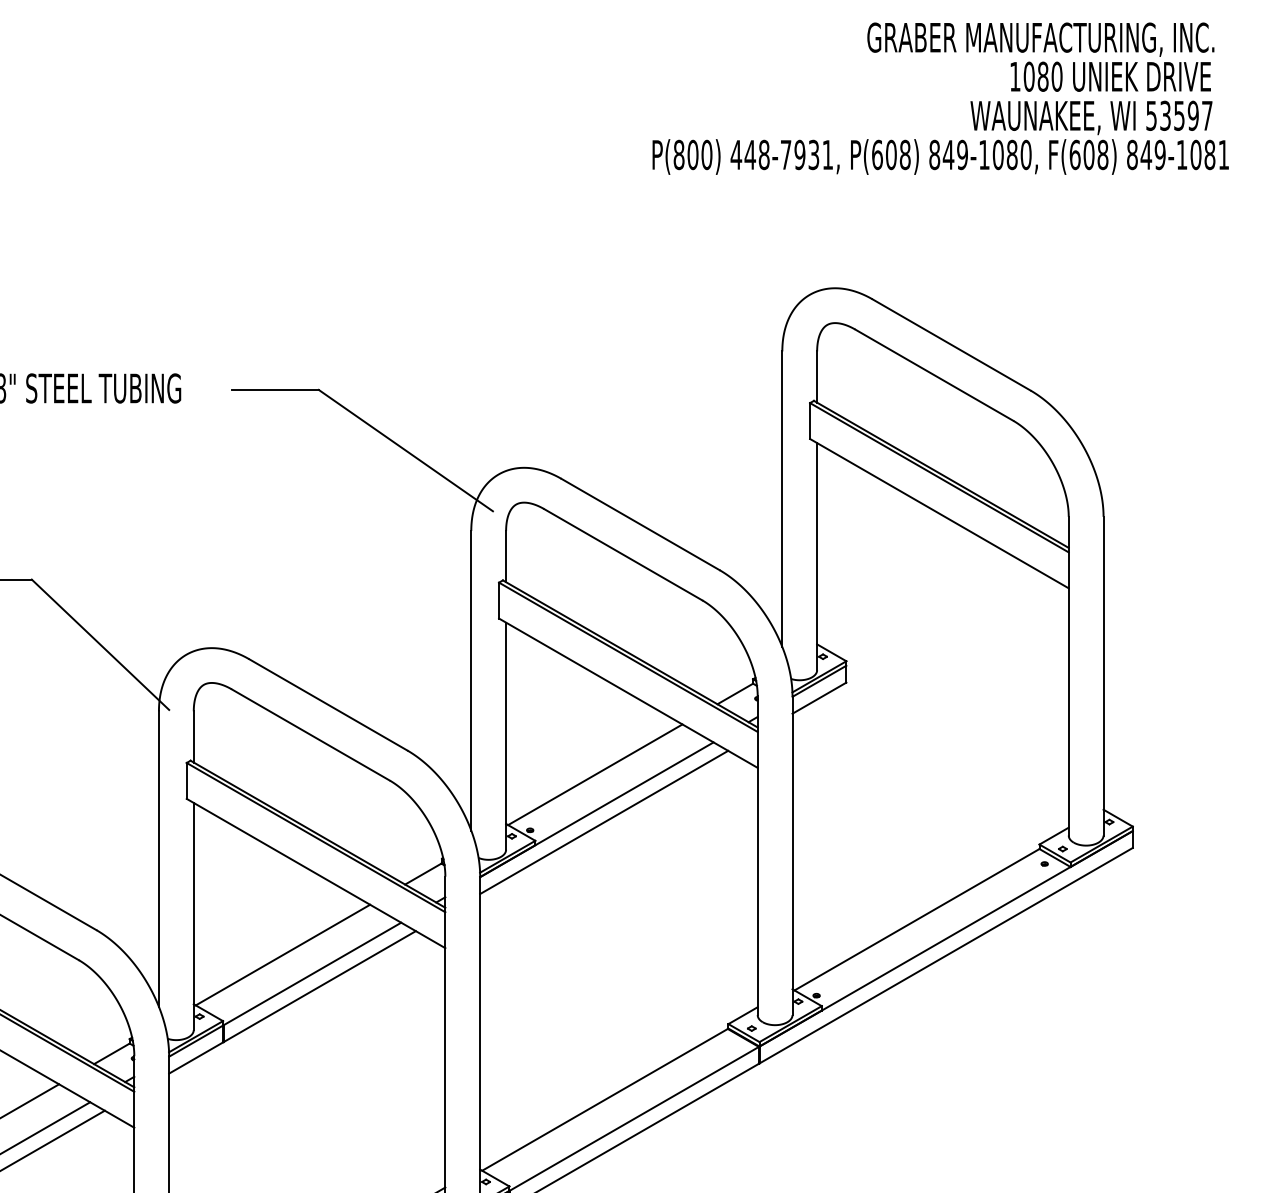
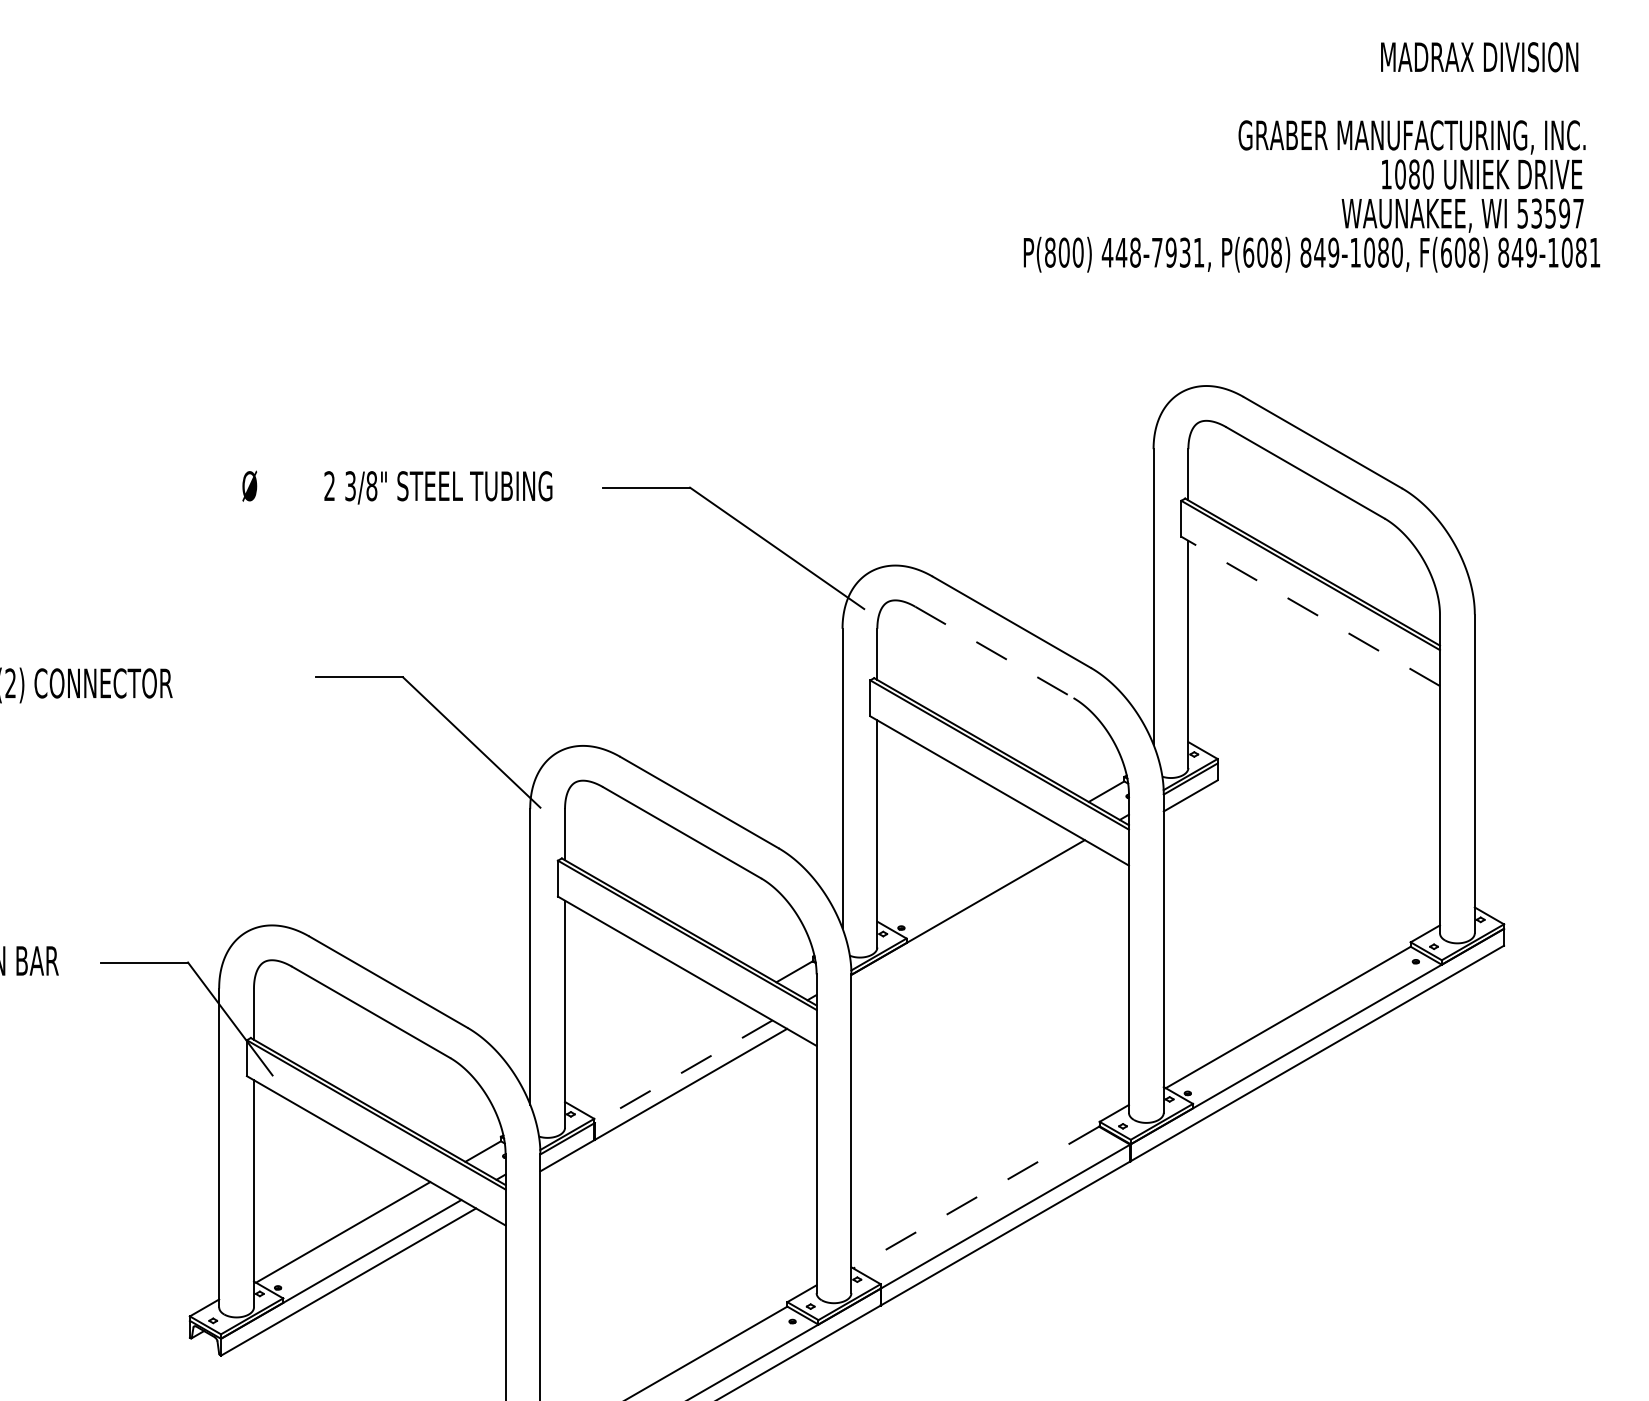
line: (939, 513) -> (1310, 611), solid -> dashed
line: (623, 554) -> (994, 652), solid -> dashed
line: (595, 774) -> (966, 872), removed
line: (604, 821) -> (975, 919), removed
line: (283, 954) -> (654, 1052), removed
line: (312, 973) -> (683, 1071), solid -> dashed
line: (605, 1099) -> (976, 1197), solid -> dashed

